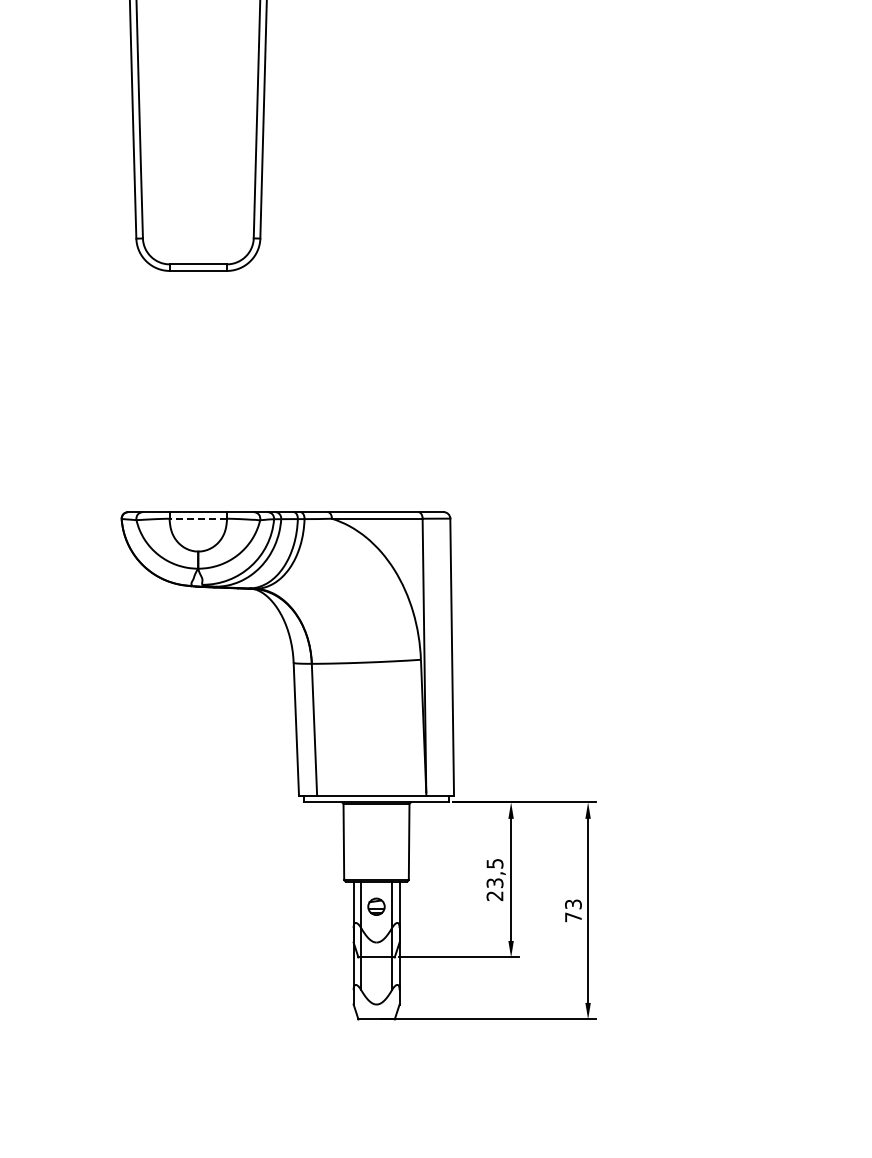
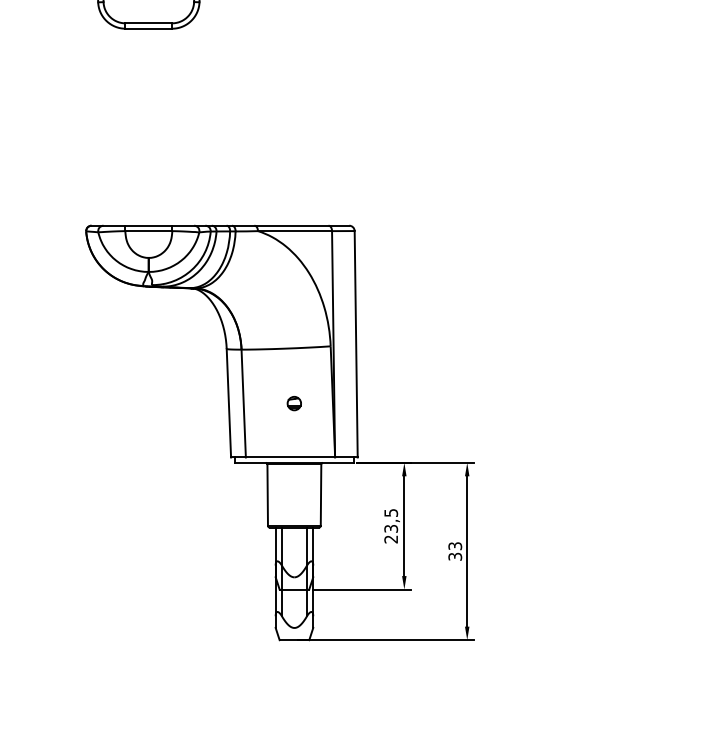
line: (198, 518) -> (148, 230), dashed -> solid
part: (376, 906) -> (294, 403), moved
text: (573, 917) -> (455, 556), 73 -> 33

